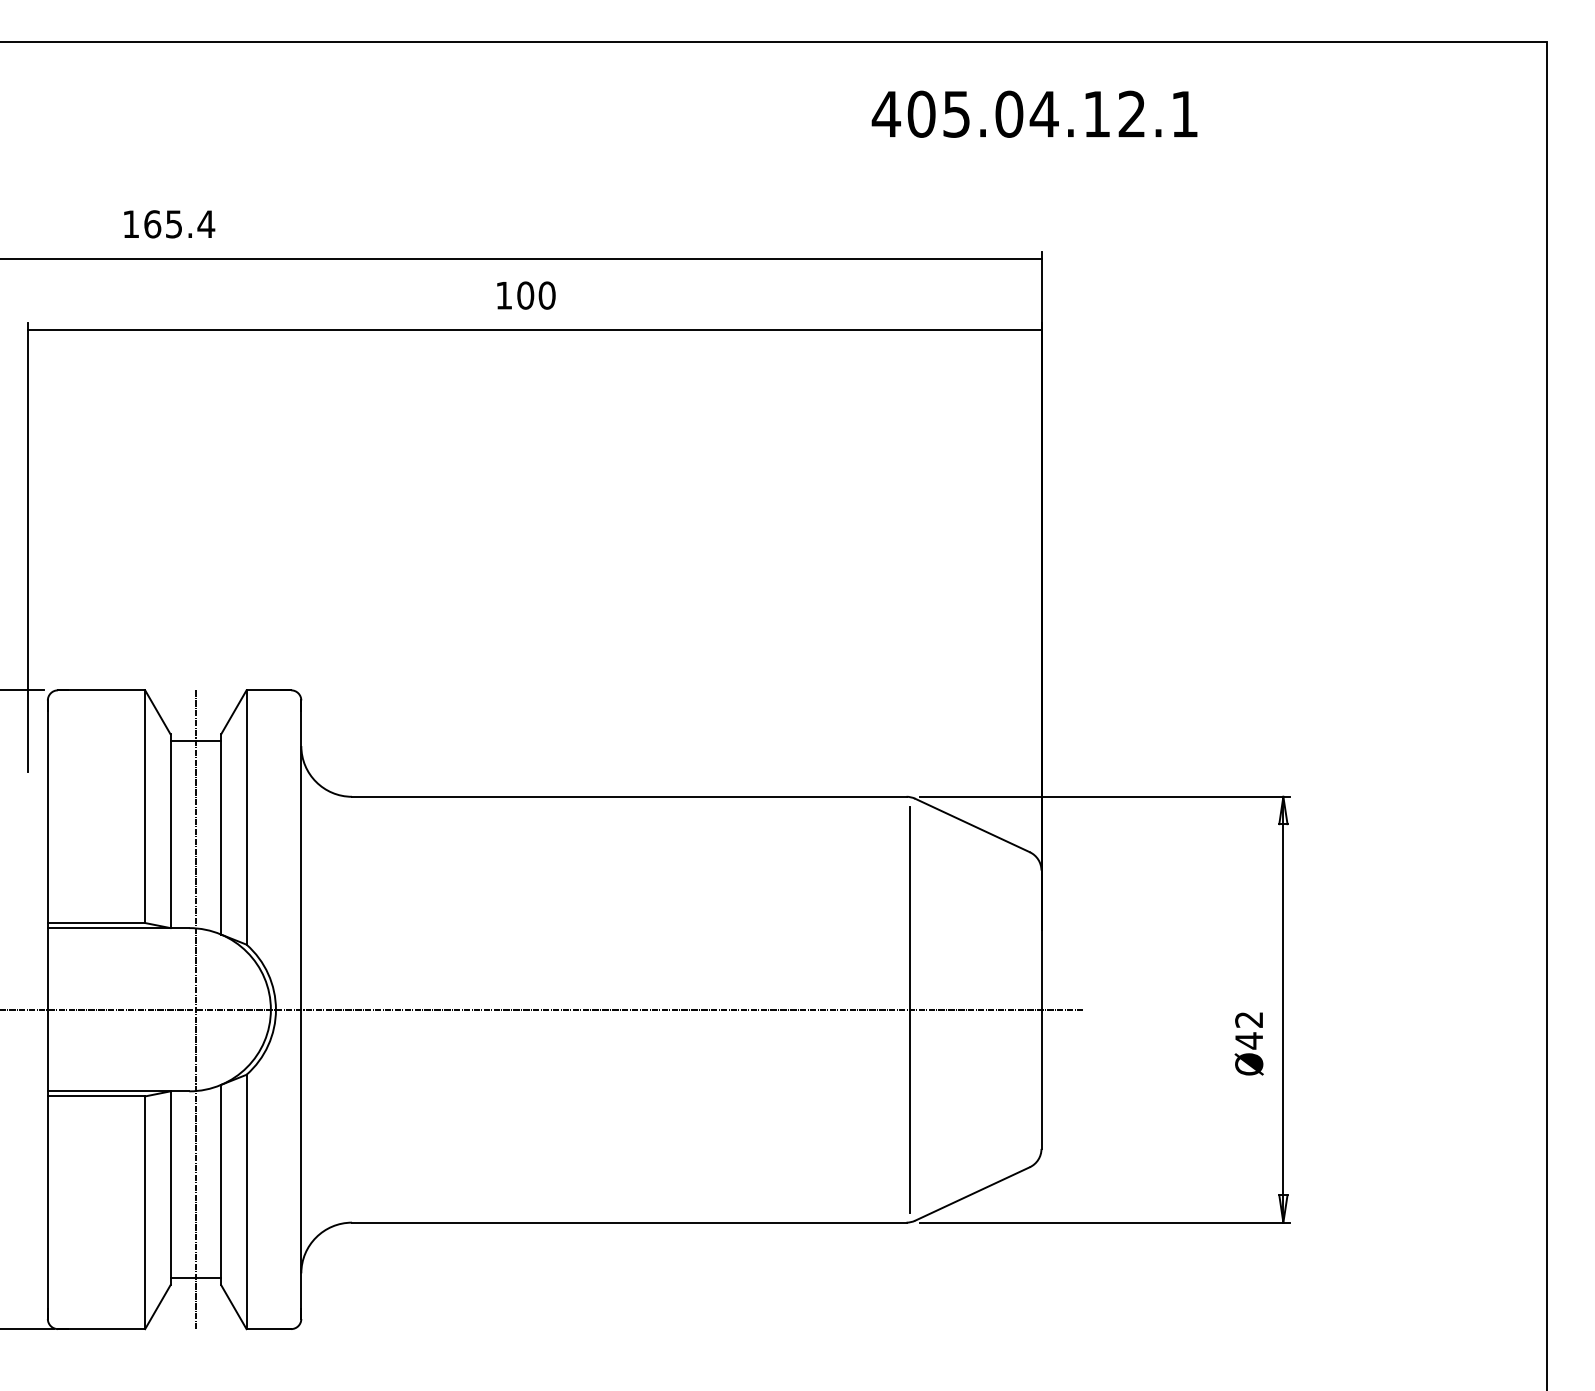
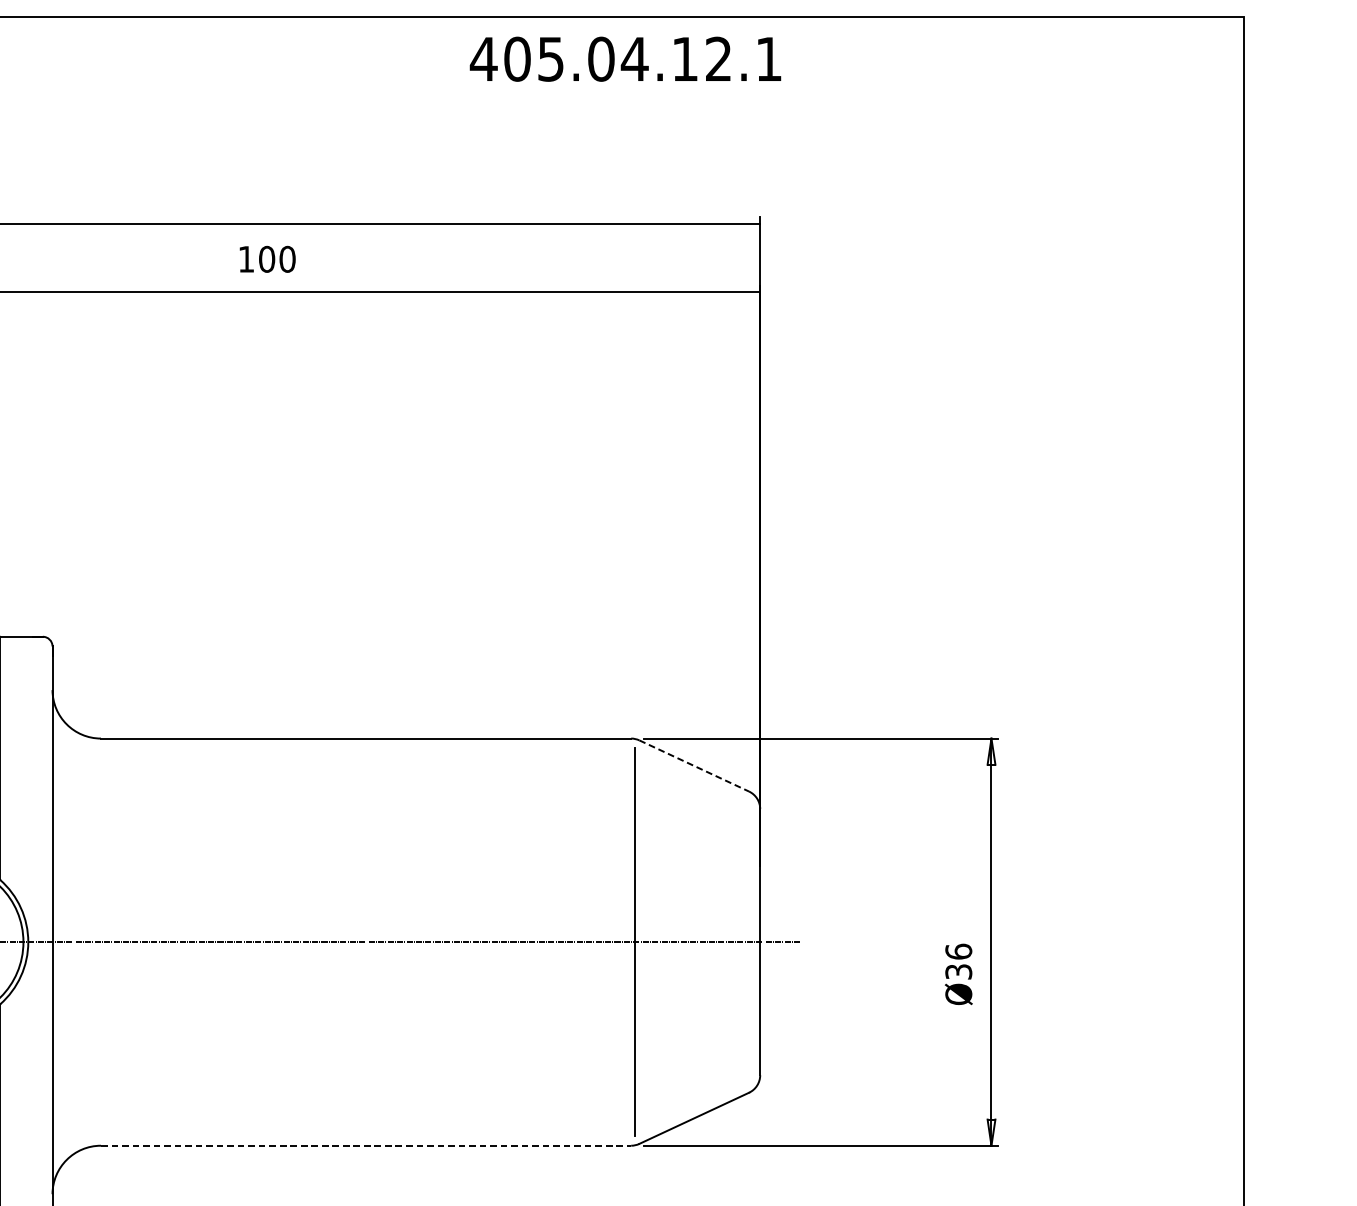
text: (1034, 113) -> (625, 58), moved
line: (972, 825) -> (694, 766), solid -> dashed
text: (1249, 1030) -> (959, 962), Ø42 -> Ø36
line: (629, 1222) -> (366, 1145), solid -> dashed

